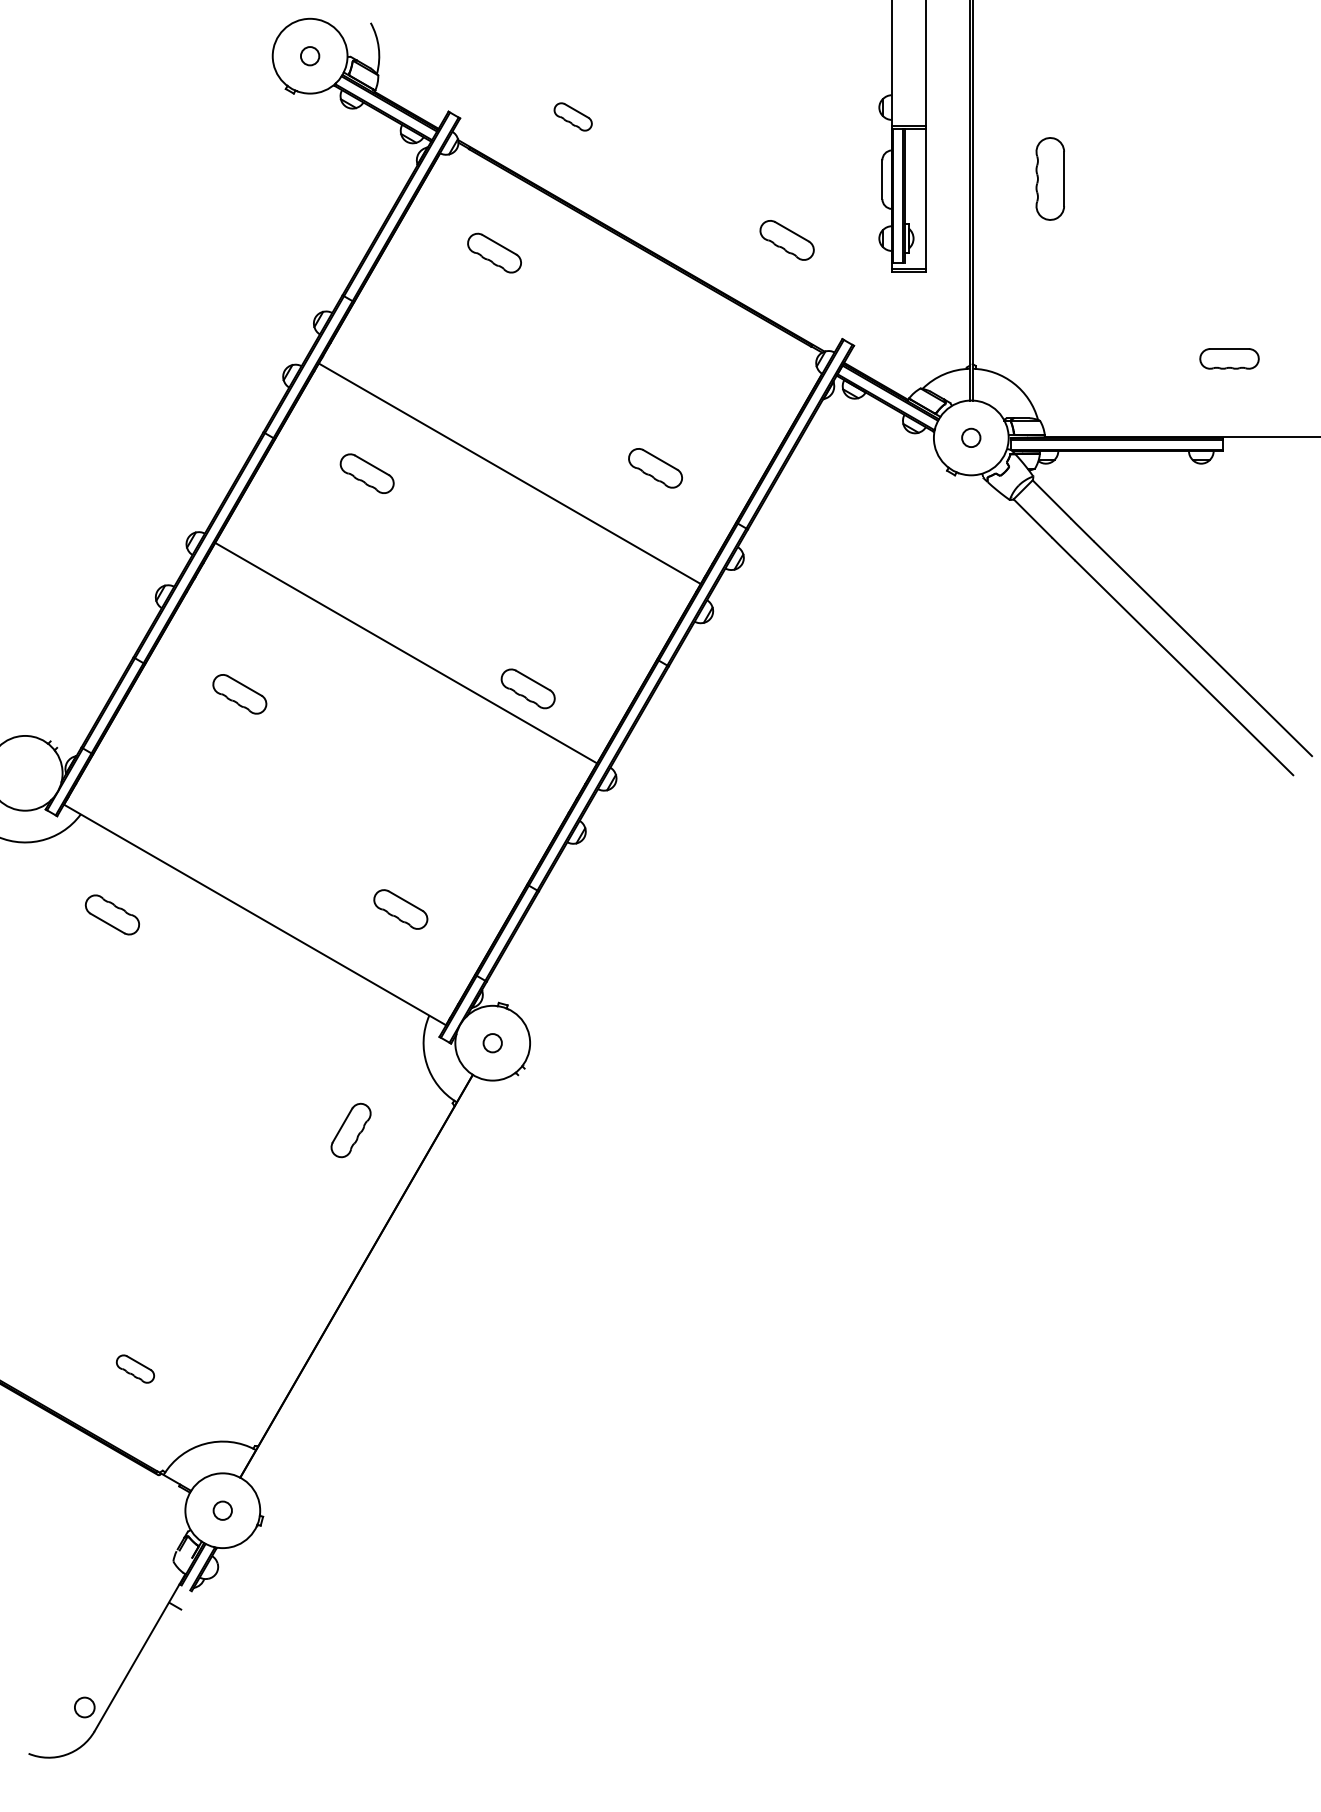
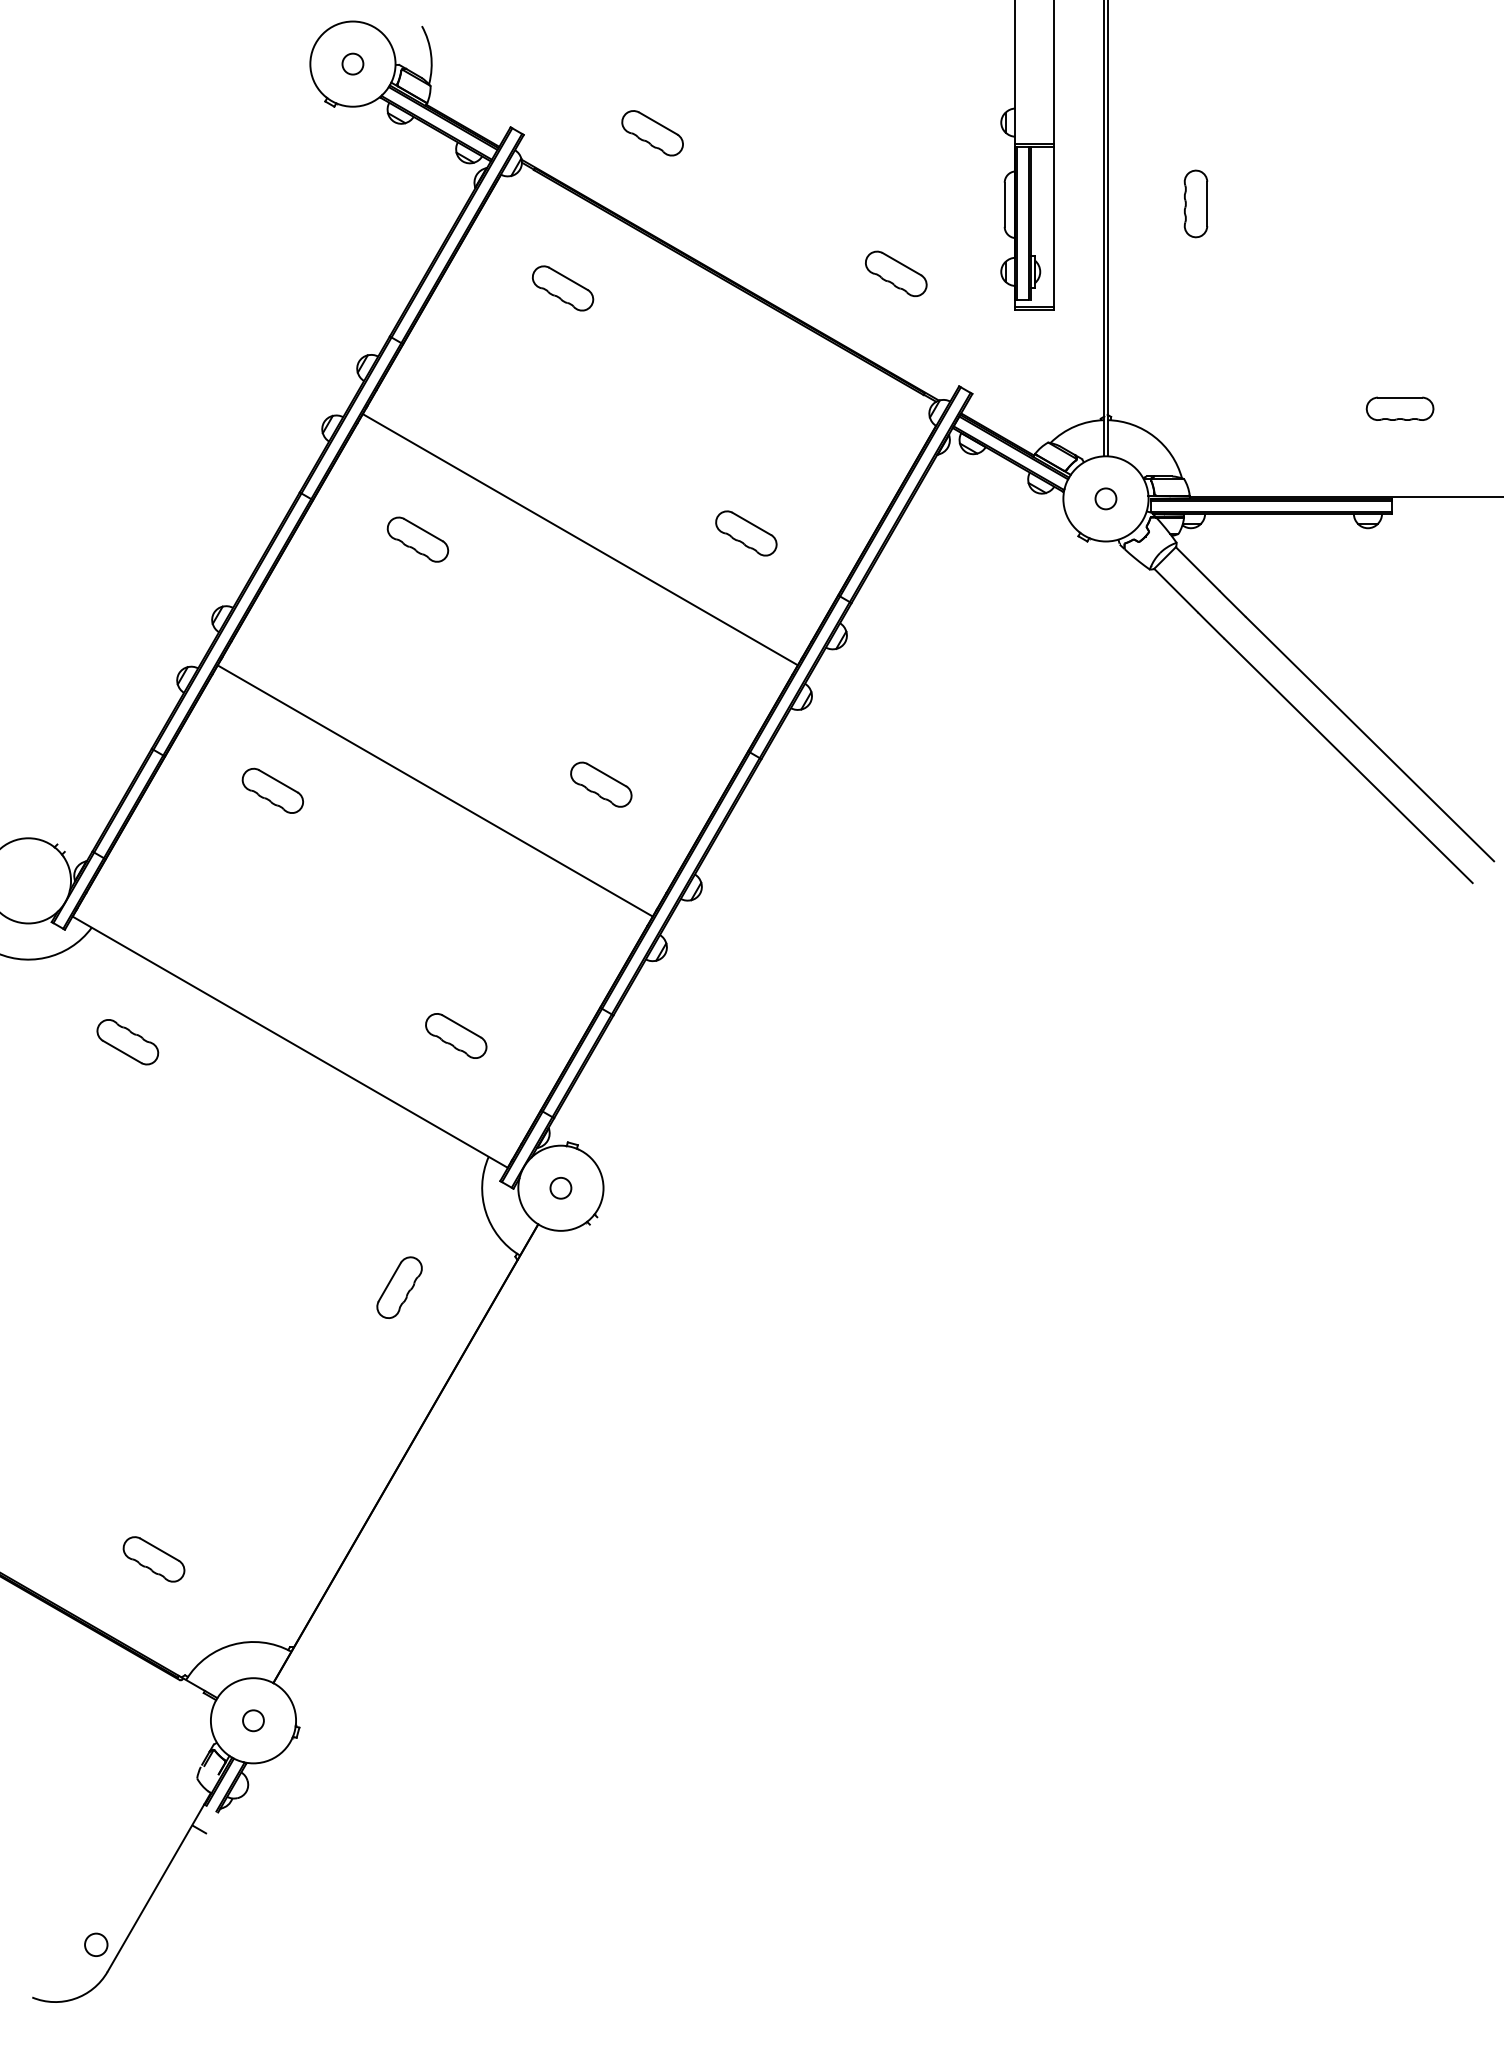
part: (573, 117) -> (652, 133), size x1.43
part: (1049, 178) -> (1195, 203), size x0.71
line: (405, 652) -> (434, 790), moved
part: (135, 1369) -> (153, 1559), size x1.43

